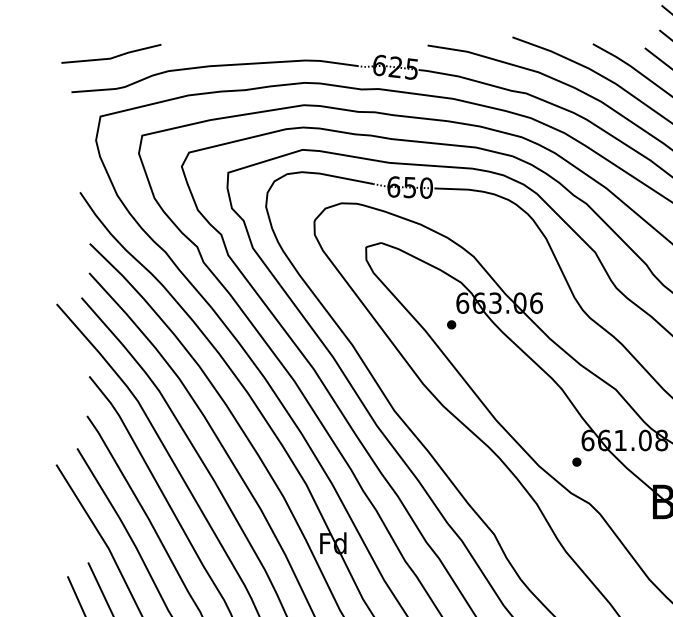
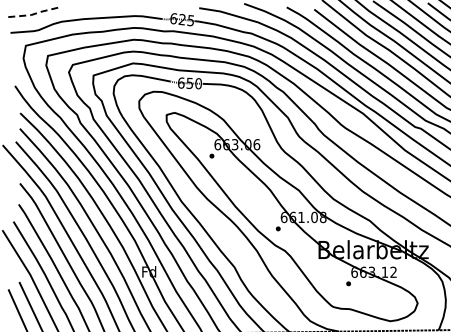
line: (111, 57) -> (31, 14), solid -> dashed

